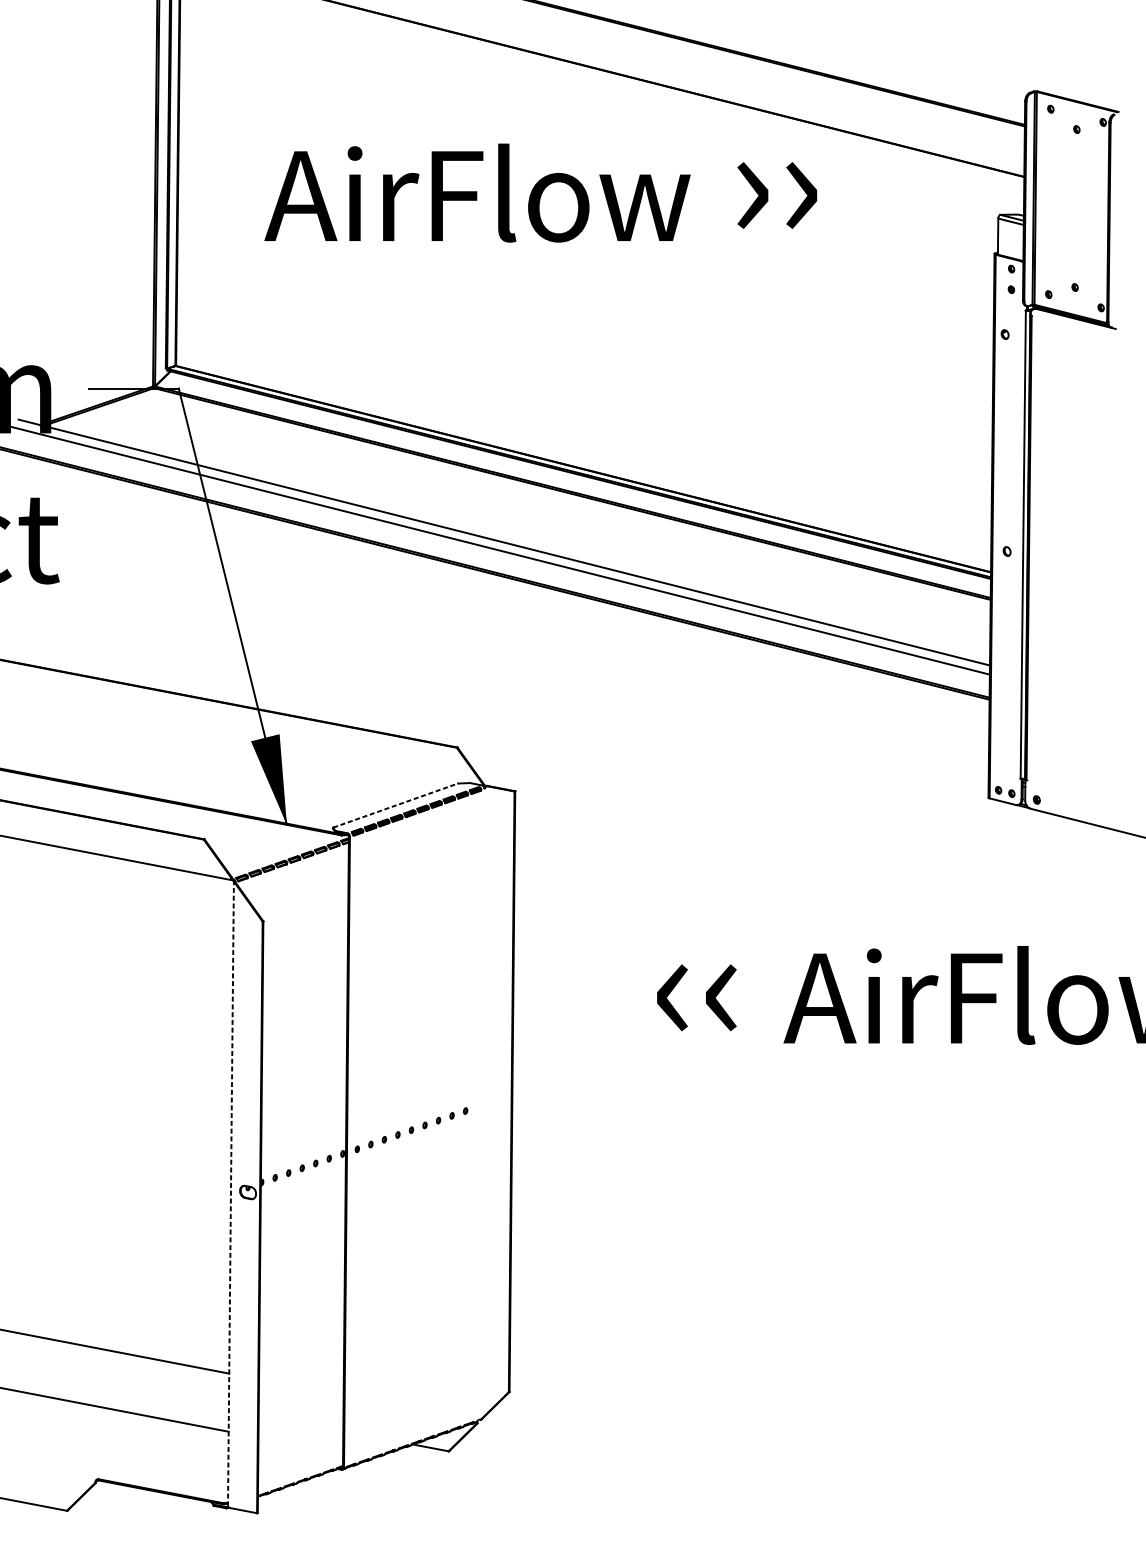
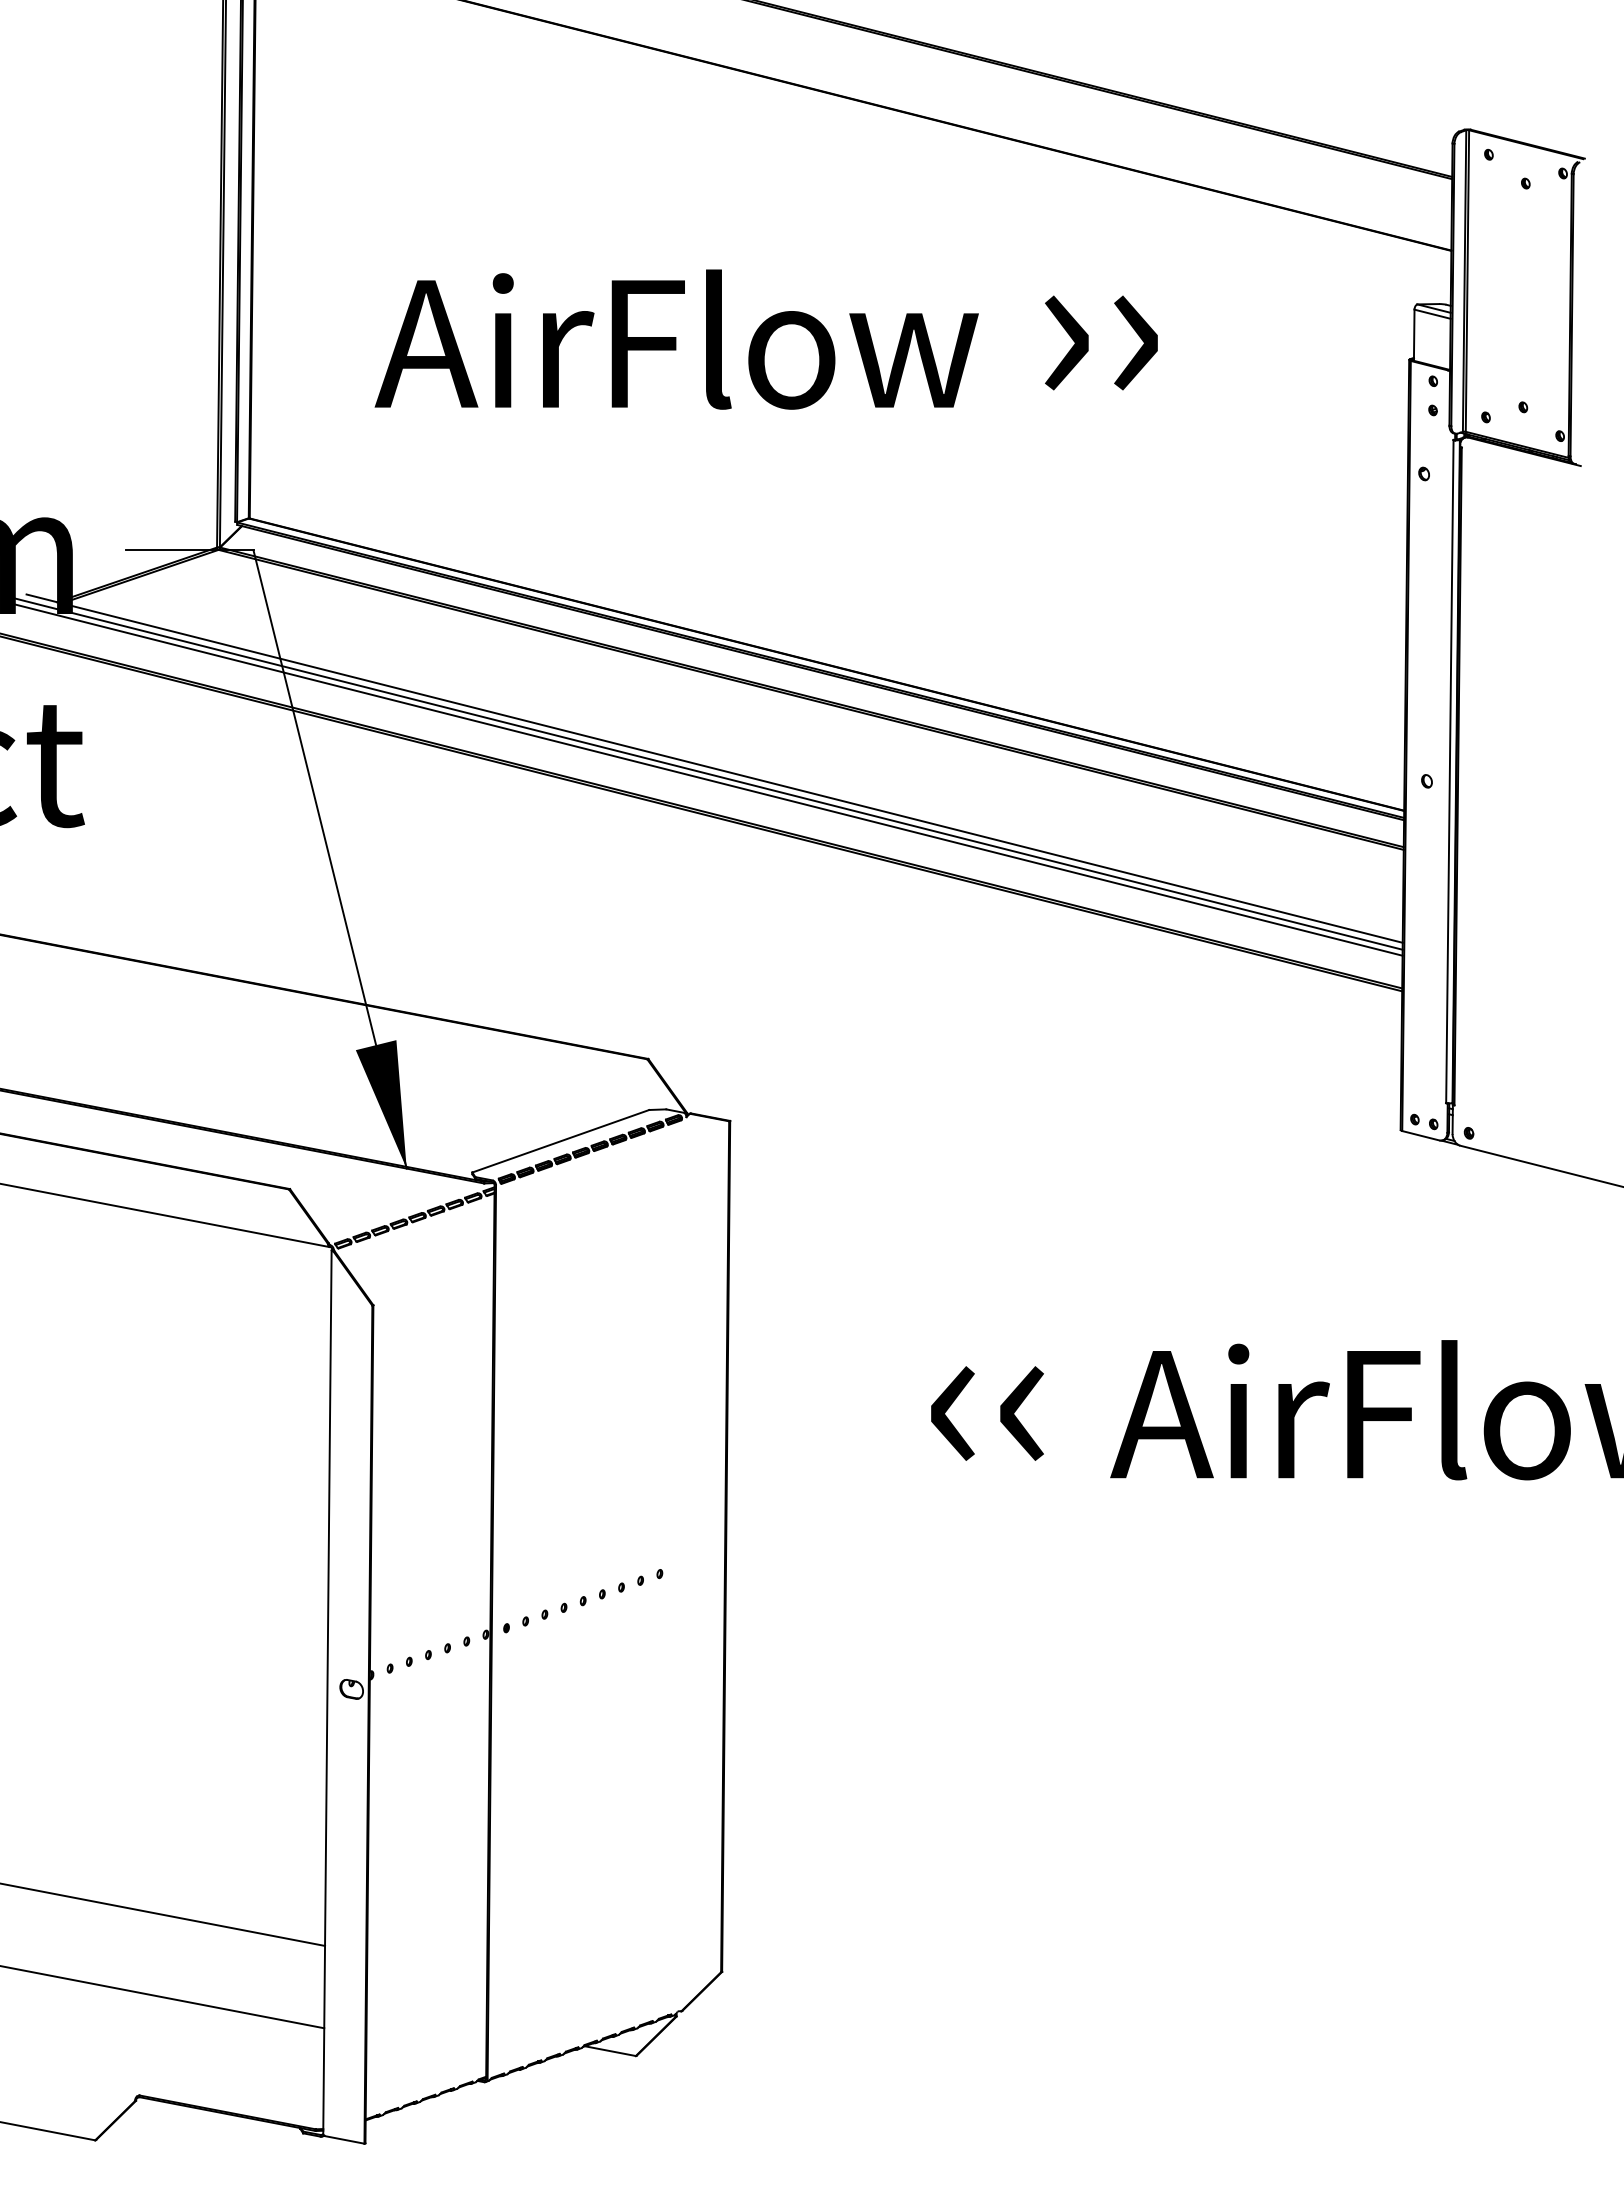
text: (540, 193) -> (765, 339), moved
line: (499, 545) -> (708, 773), added
line: (395, 805) -> (560, 1141), dashed -> solid
line: (230, 1194) -> (327, 1692), dashed -> solid

